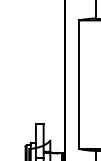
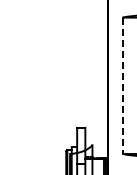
line: (79, 85) -> (123, 86), solid -> dashed

